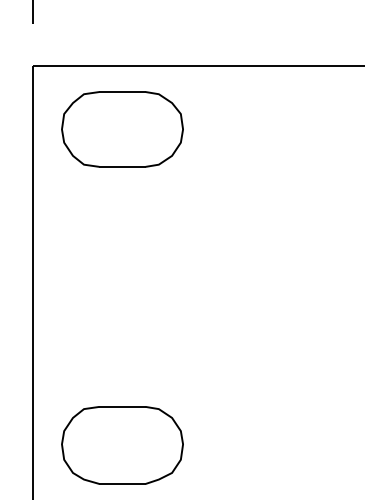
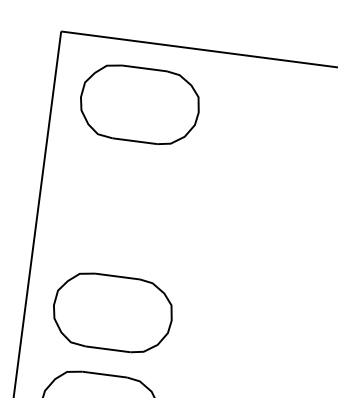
part: (122, 343) -> (112, 312), added

